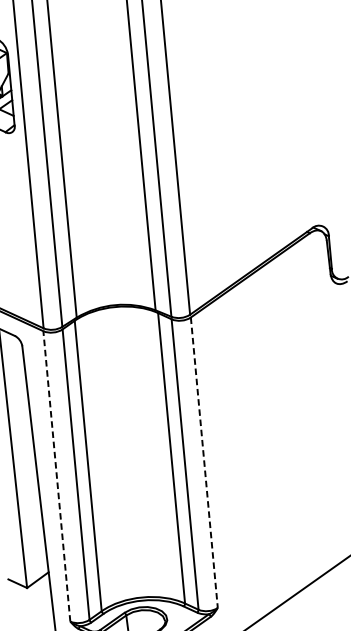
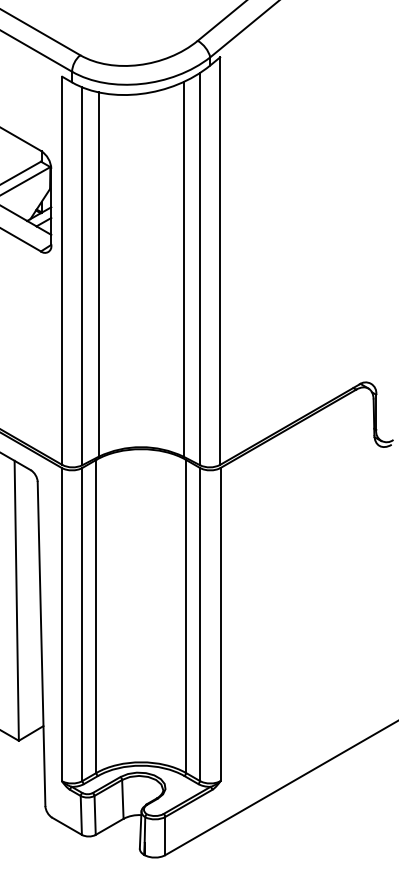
line: (204, 462) -> (220, 624), dashed -> solid
line: (56, 476) -> (61, 624), dashed -> solid

